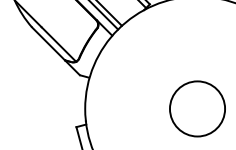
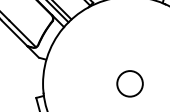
circle: (197, 108) -> (130, 83), size x0.6

